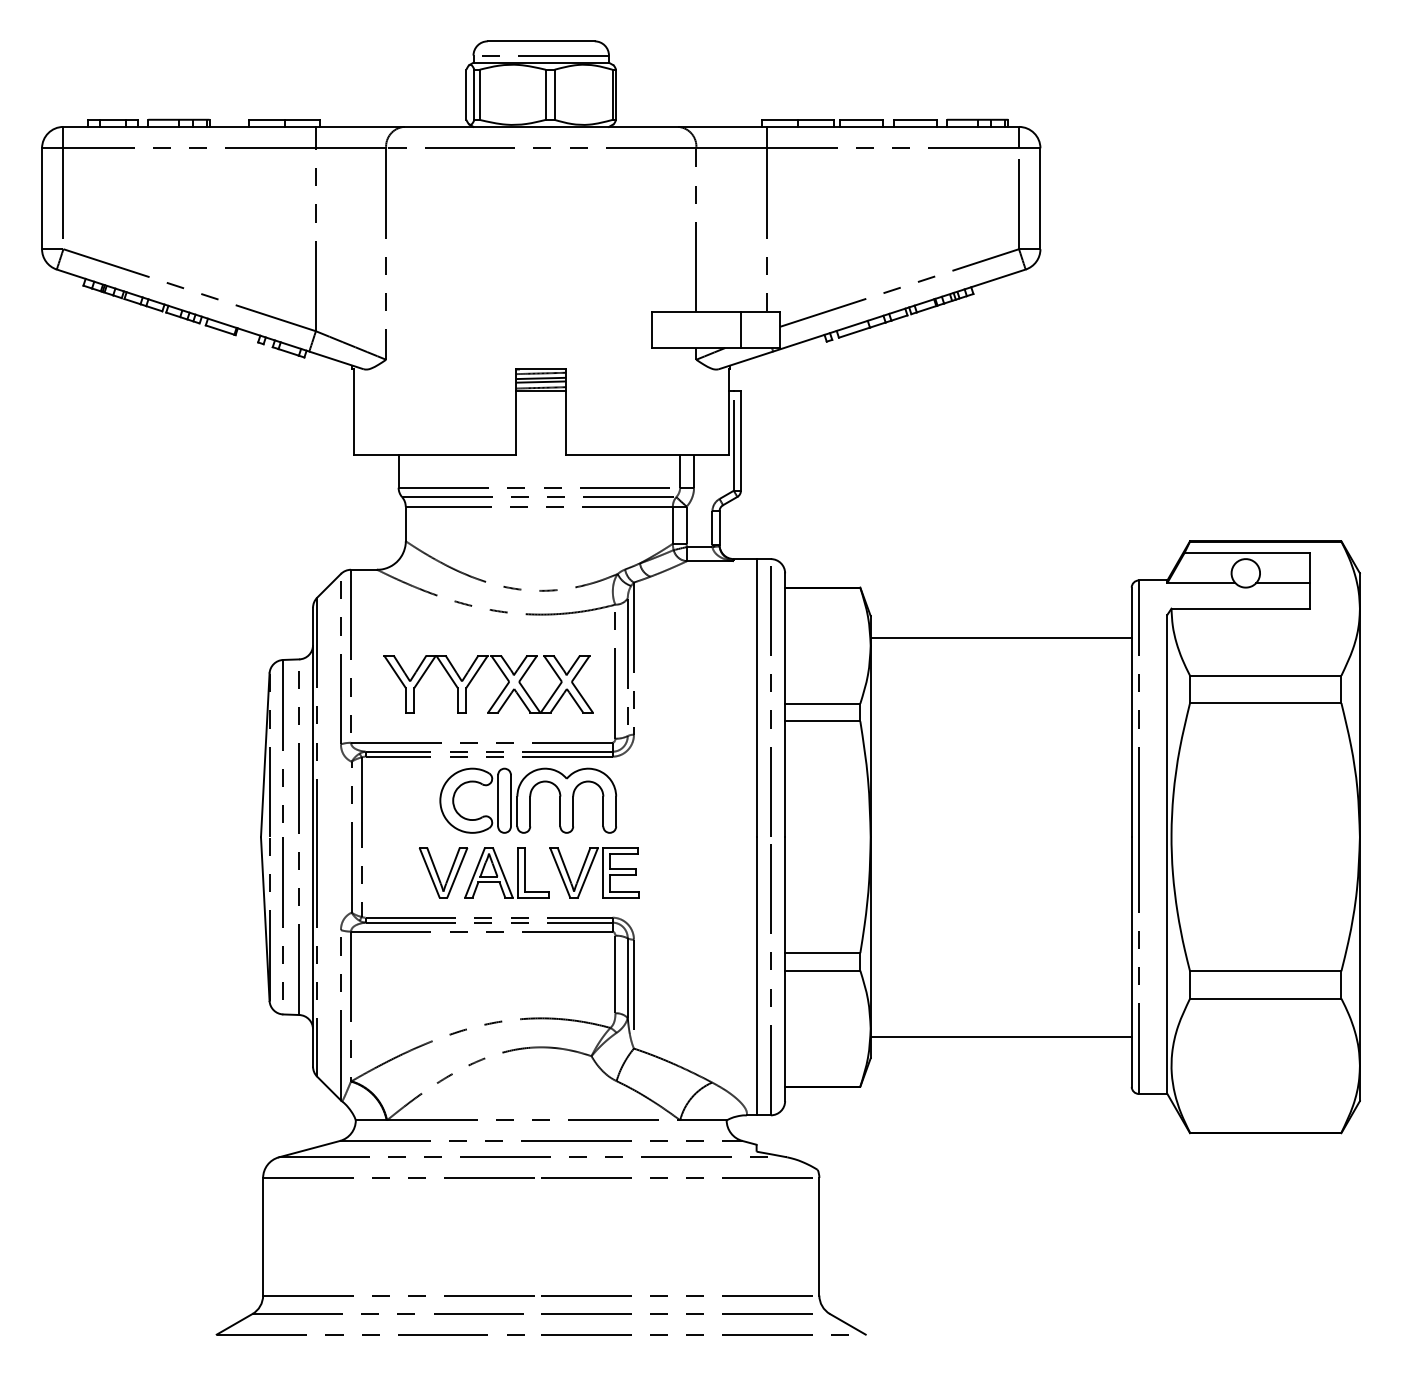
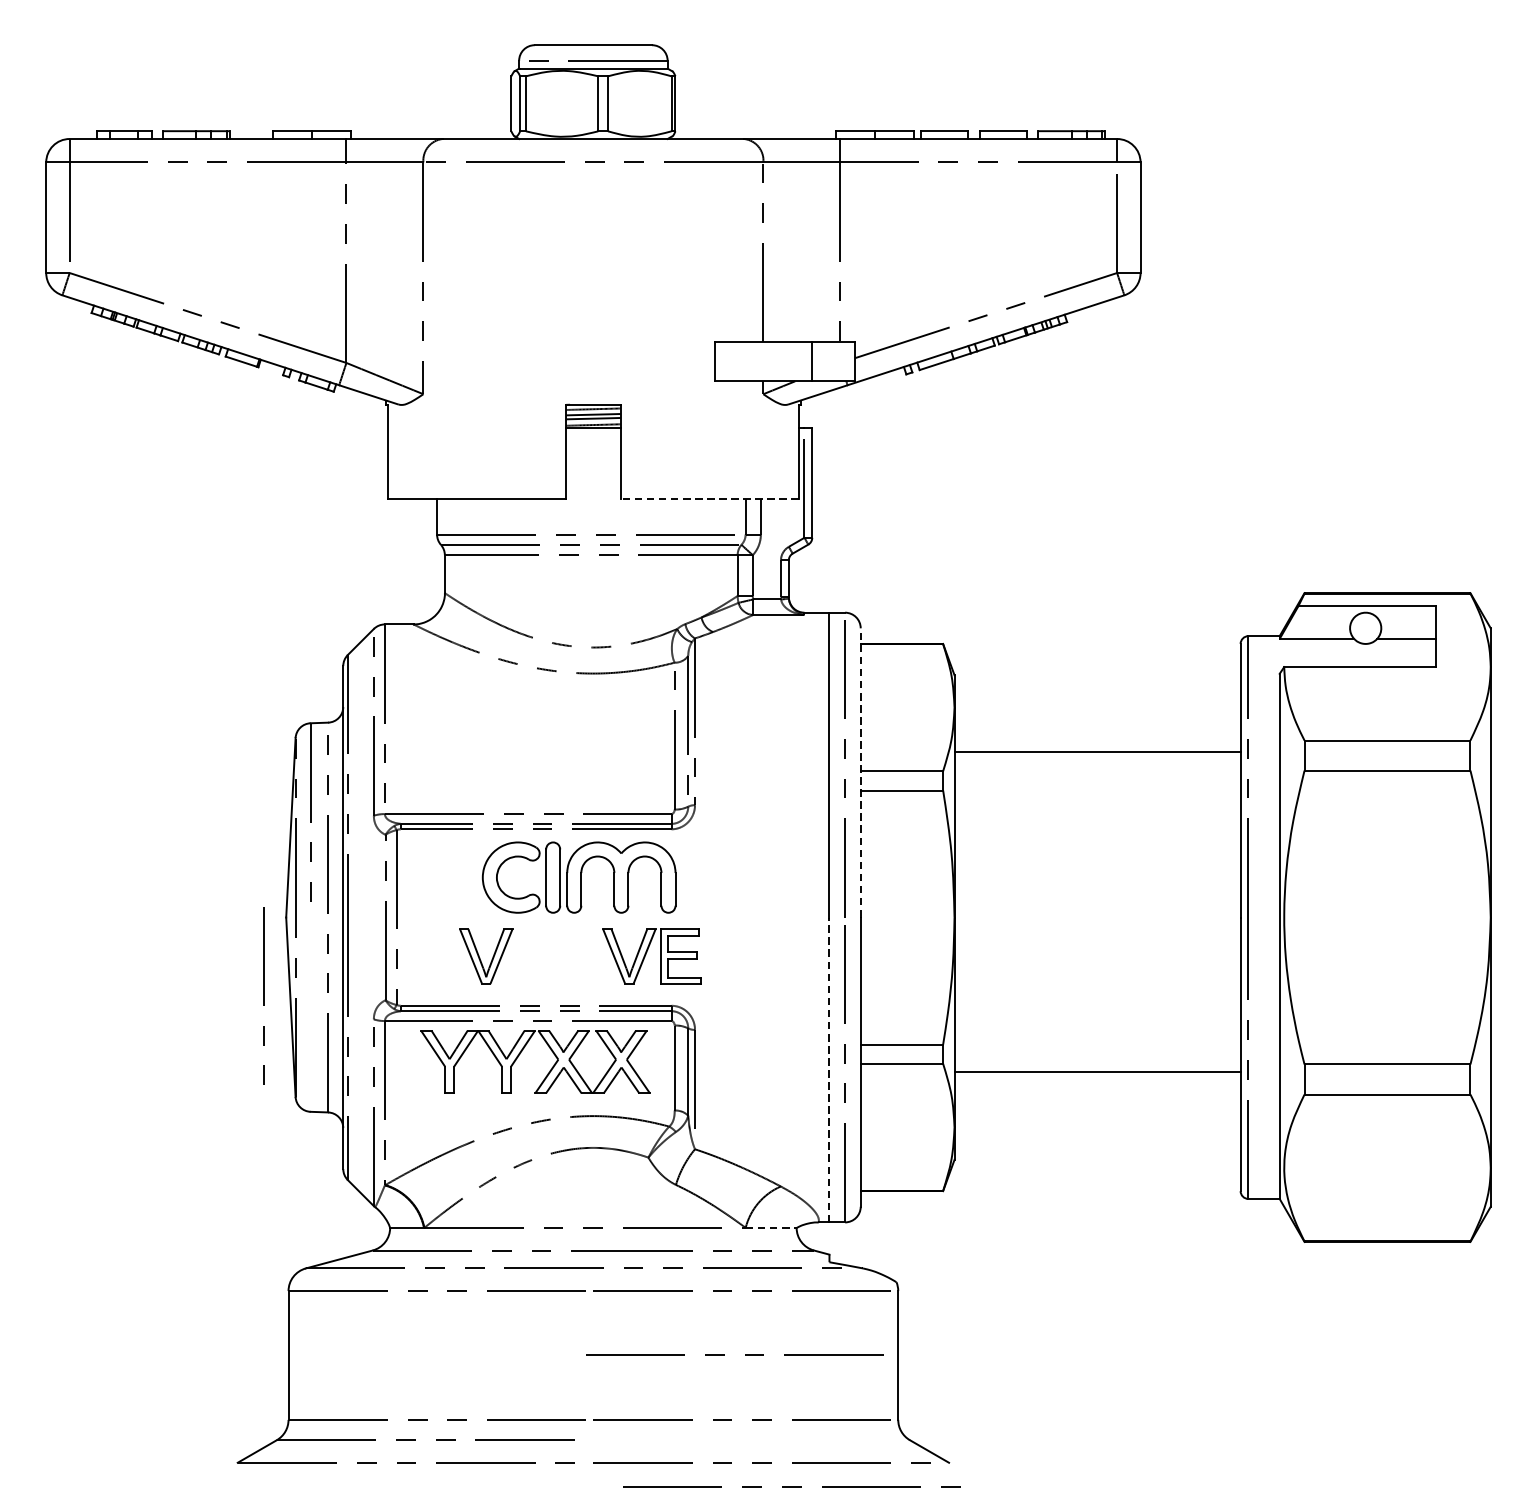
line: (647, 454) -> (709, 498), solid -> dashed
line: (1000, 637) -> (1096, 752), moved
part: (500, 692) -> (548, 1071), moved
line: (785, 705) -> (861, 773), solid -> dashed
part: (506, 872) -> (555, 956), removed
line: (282, 918) -> (262, 995), moved
line: (756, 975) -> (829, 1069), solid -> dashed
line: (1000, 1036) -> (1096, 1071), moved
line: (703, 1120) -> (771, 1228), solid -> dashed
line: (667, 1313) -> (724, 1354), moved
line: (721, 1356) -> (790, 1486), added

